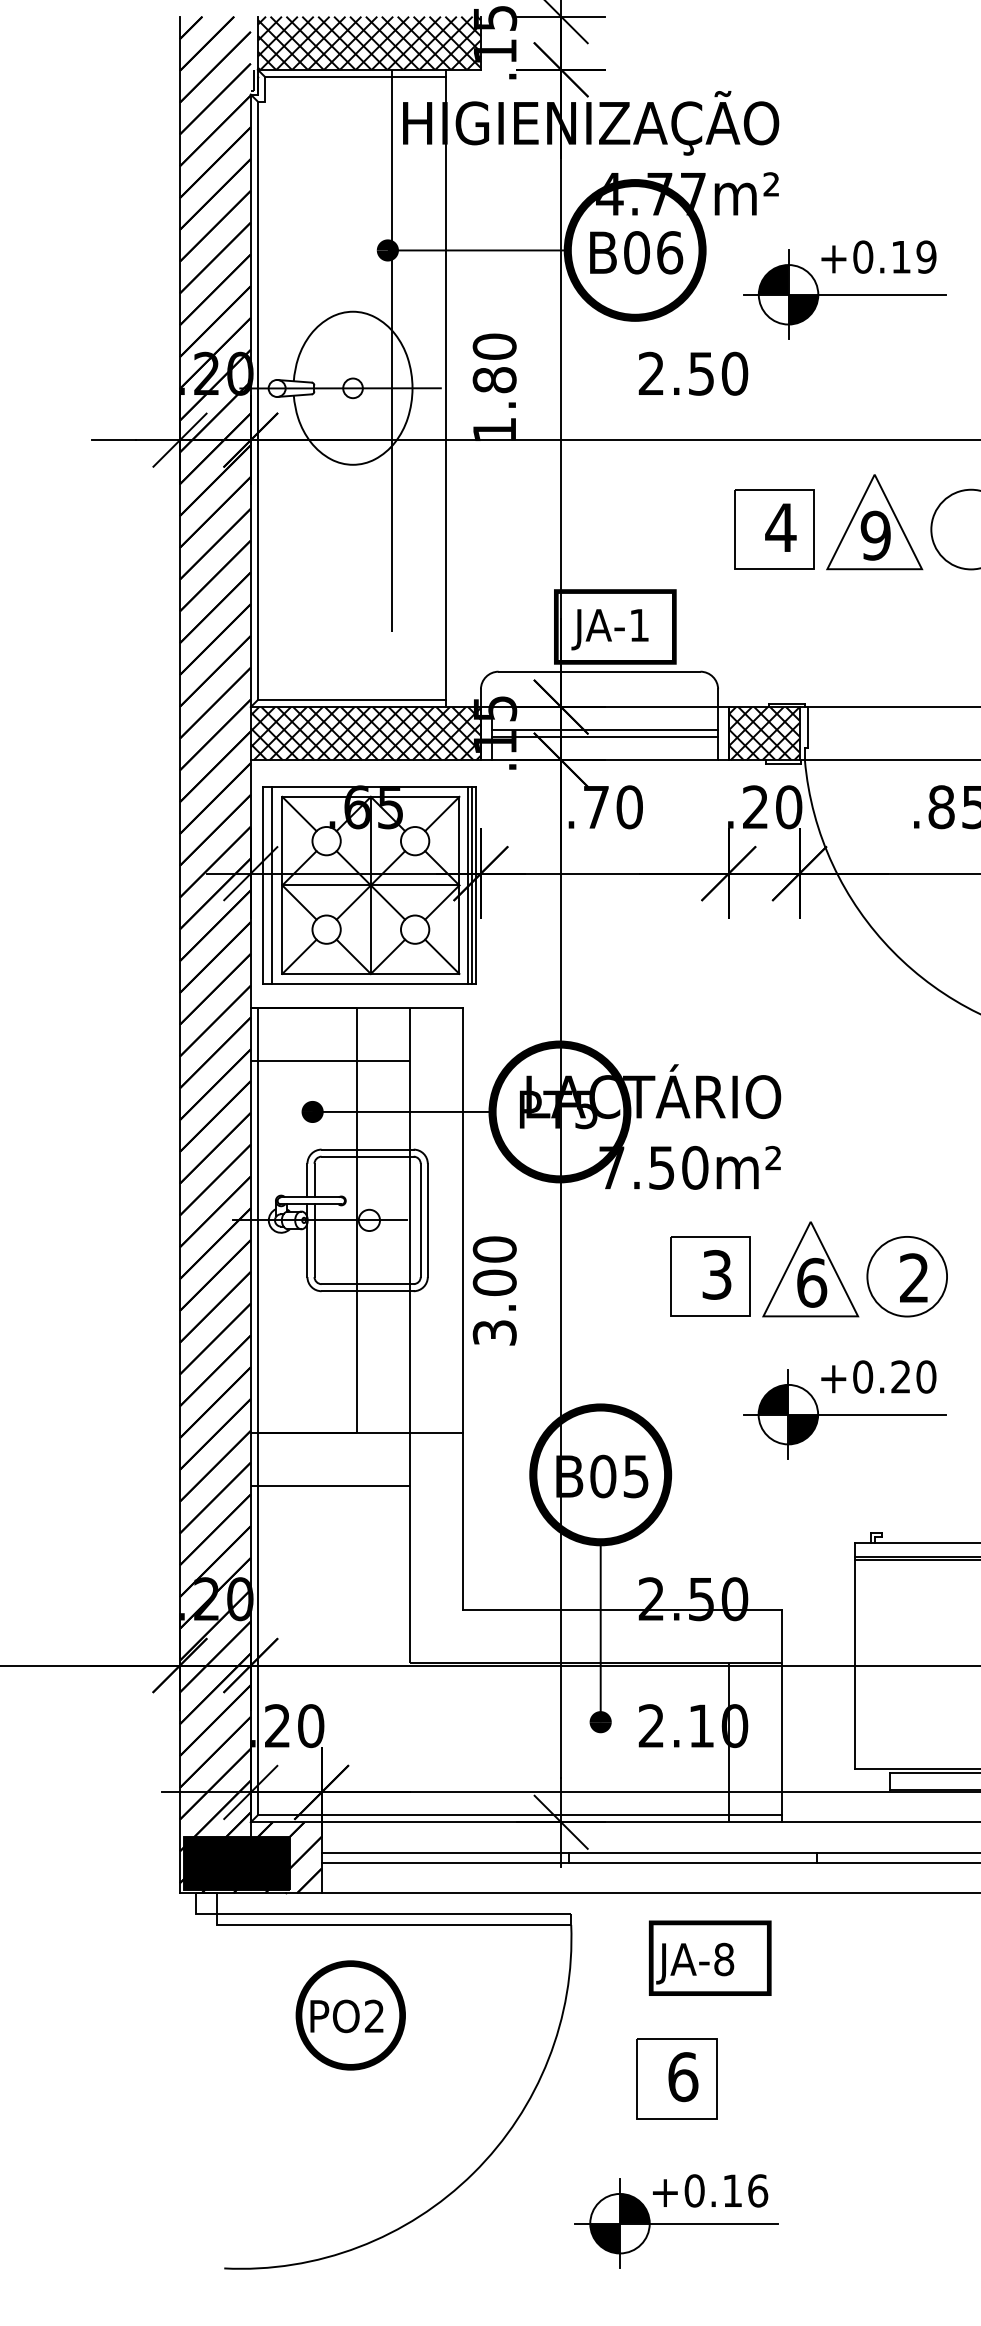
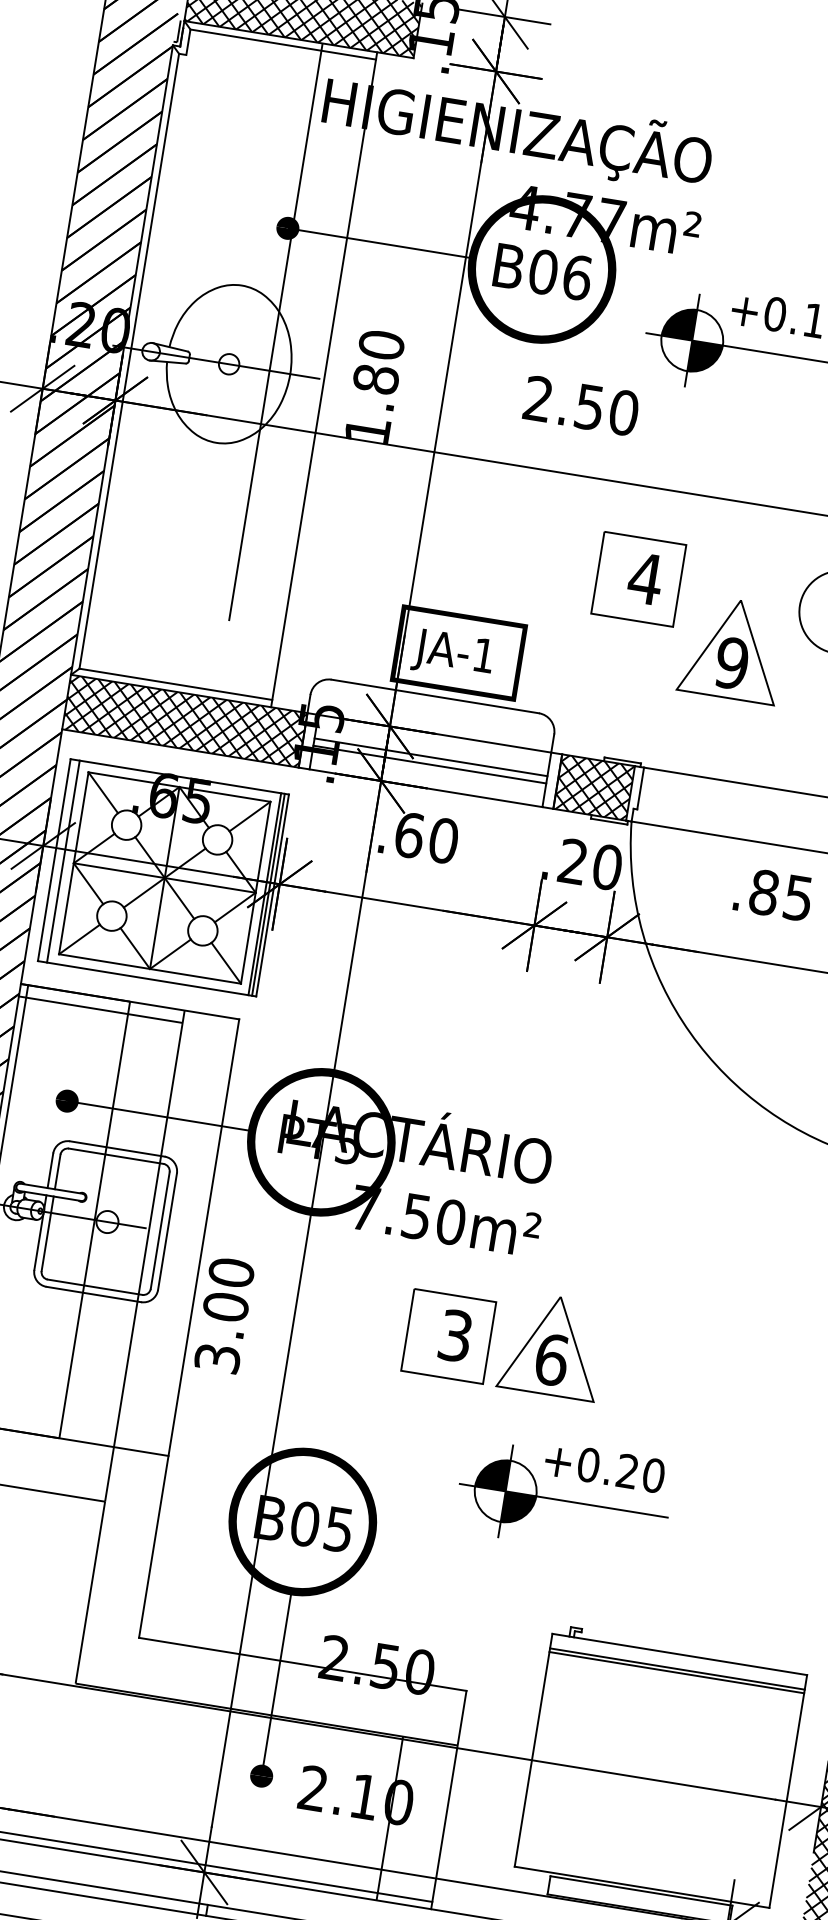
part: (874, 522) -> (732, 649), moved
text: (596, 807) -> (409, 835), .70 -> .60
line: (330, 1061) -> (100, 1010), moved
part: (906, 1276) -> (650, 1369), removed

